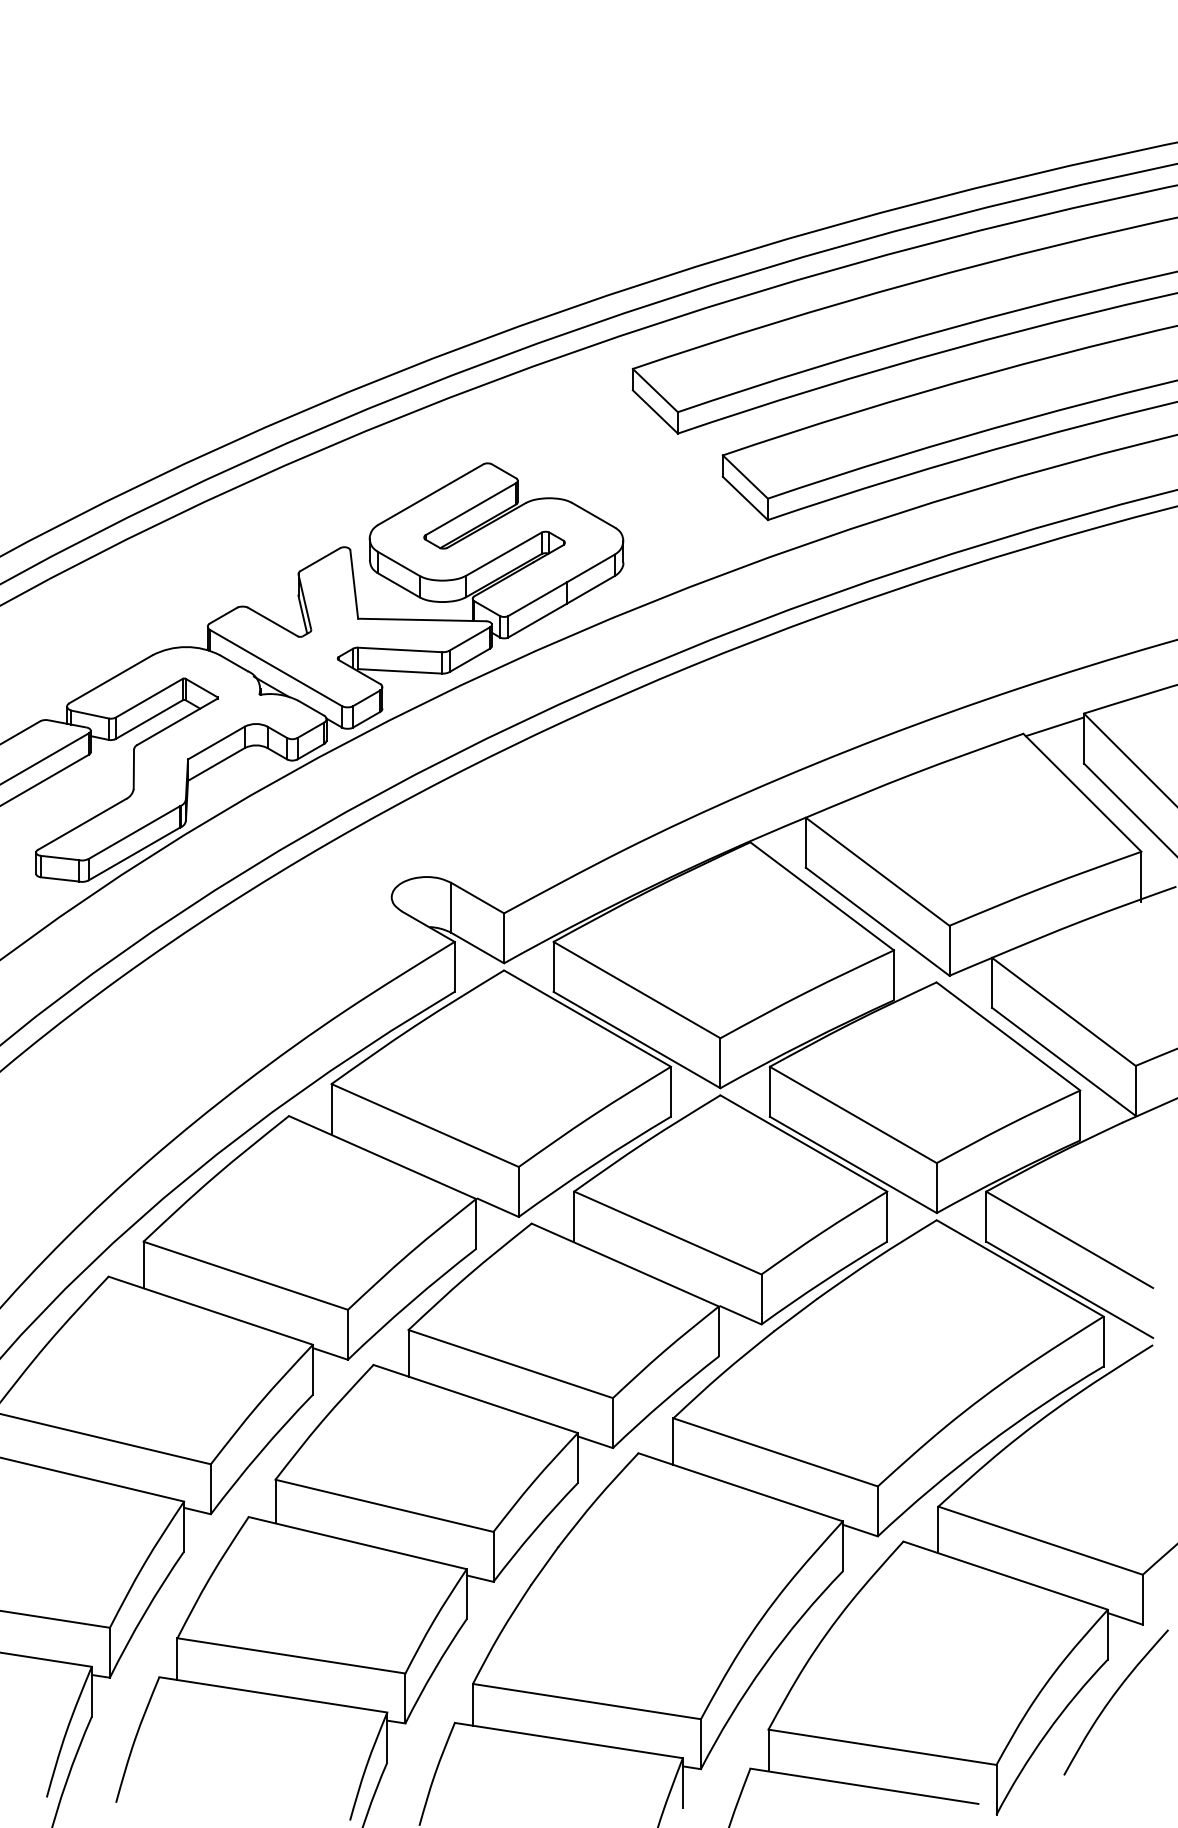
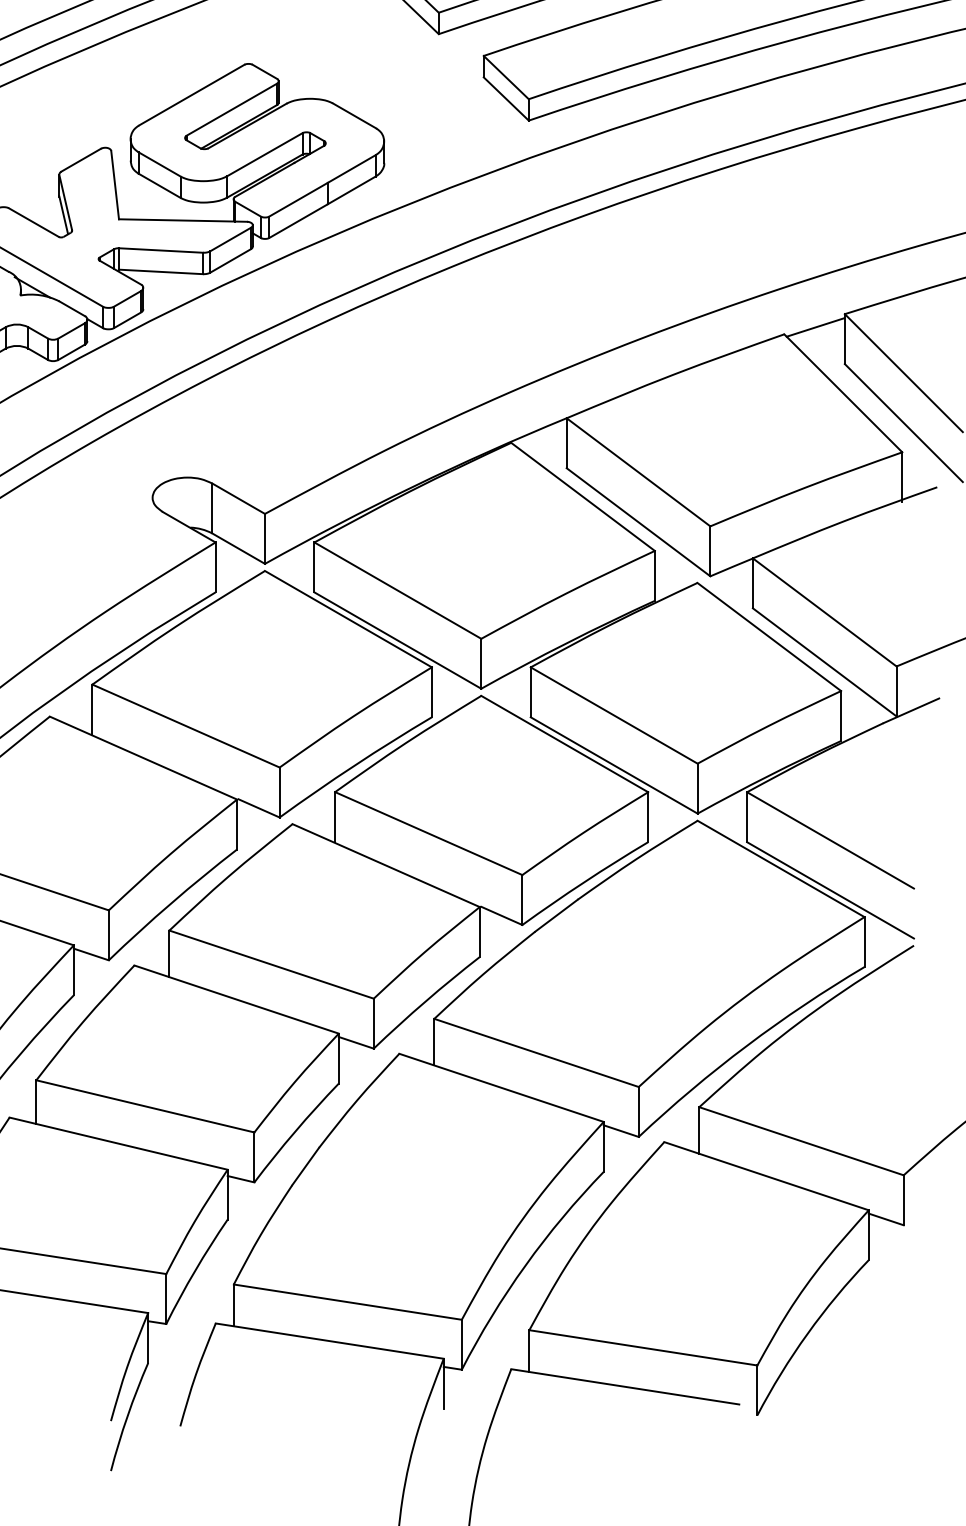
curve: (1111, 1700) -> (872, 1301), removed

